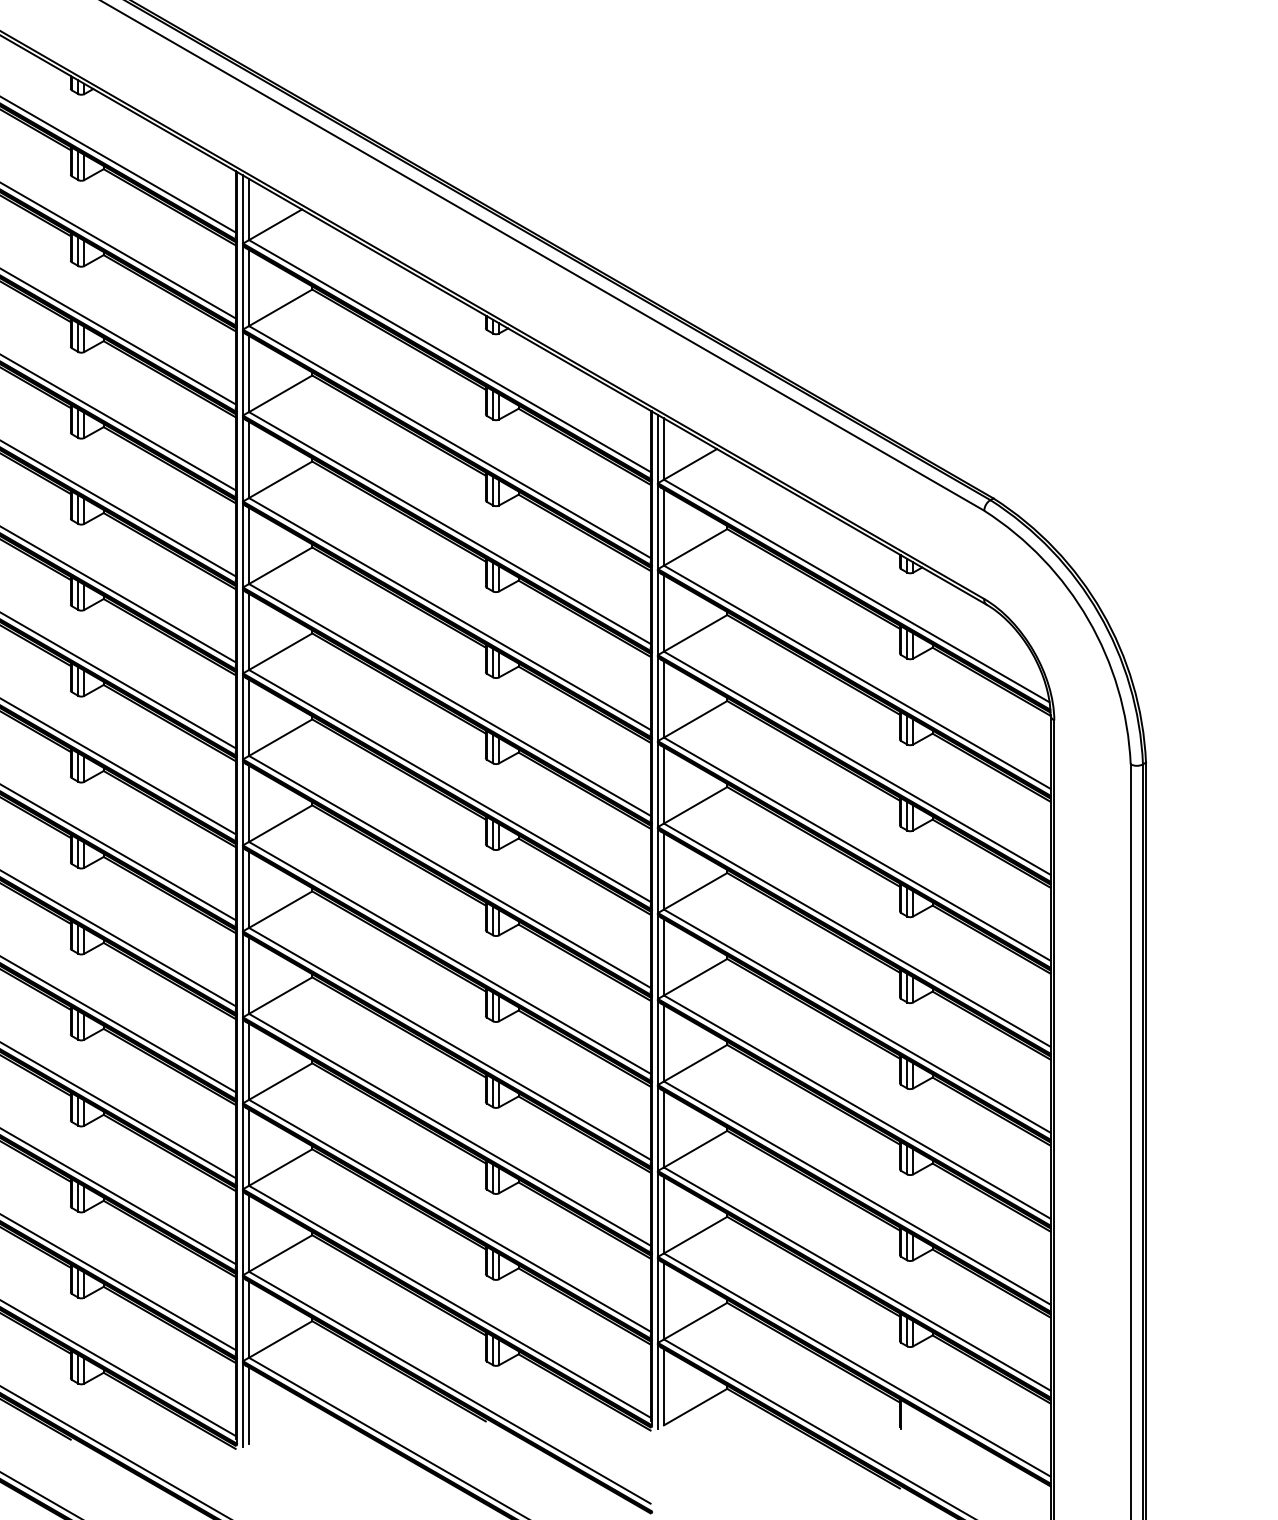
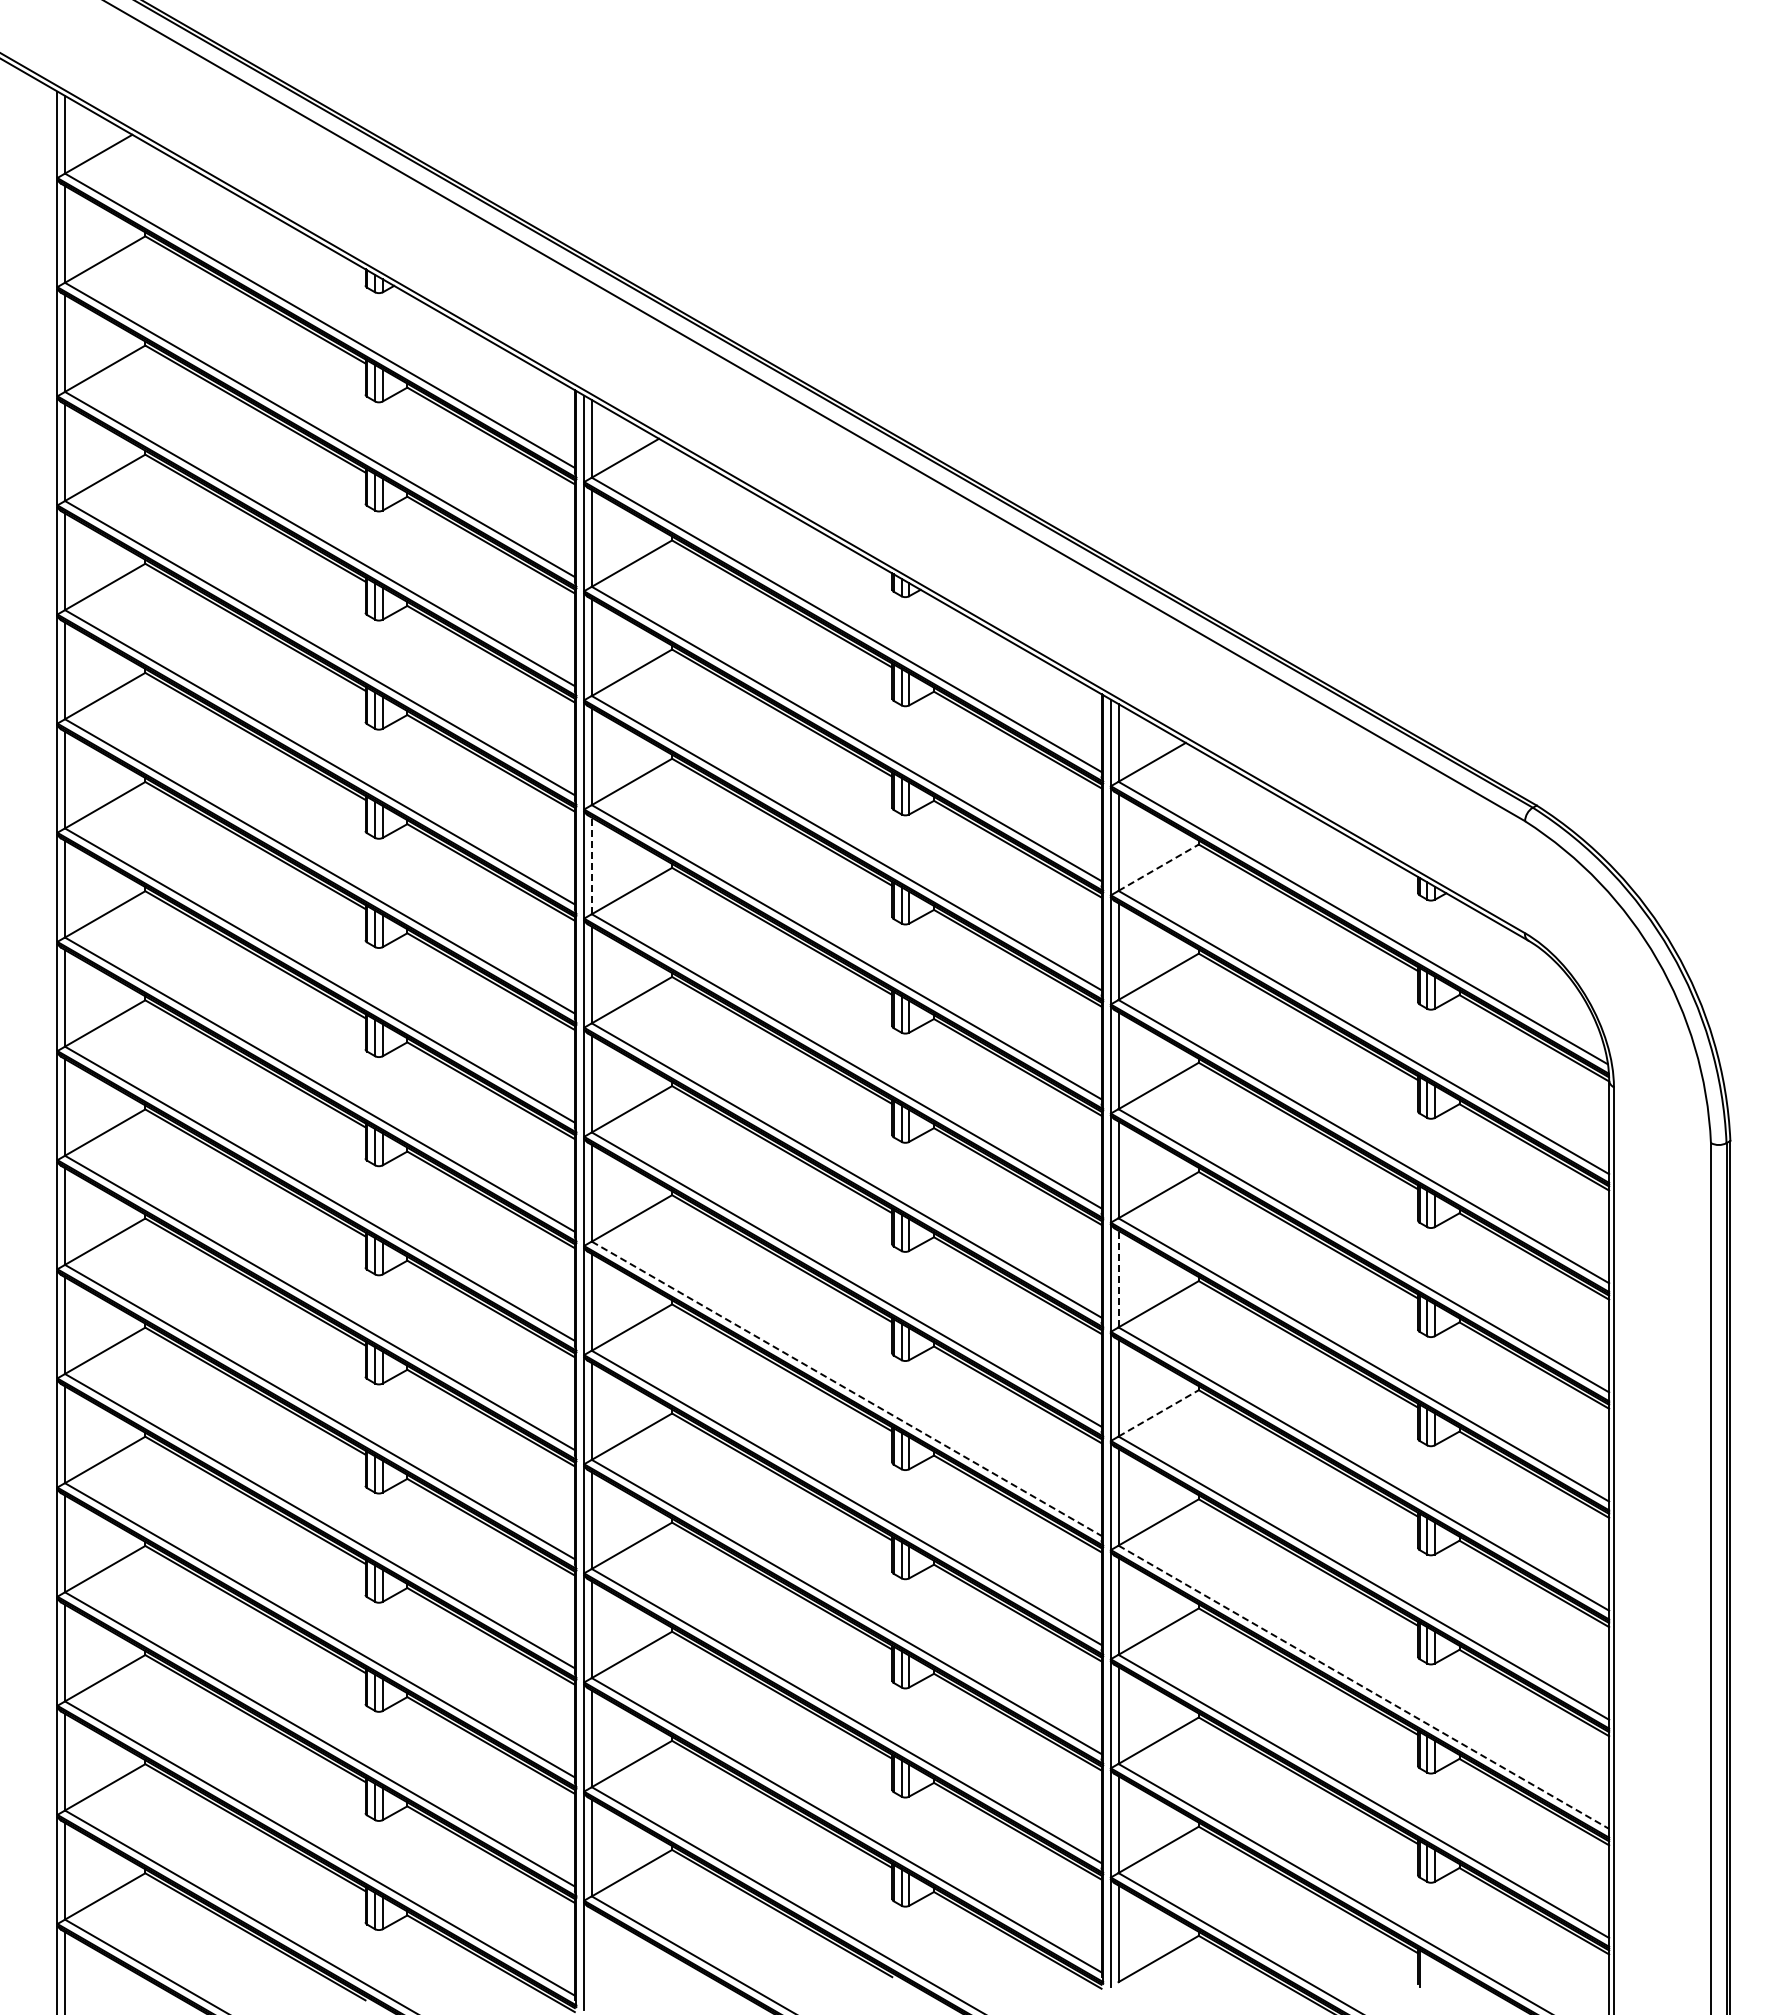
line: (248, 545) -> (591, 865), solid -> dashed
line: (696, 547) -> (1159, 867), solid -> dashed
line: (663, 871) -> (1118, 1278), solid -> dashed
line: (450, 958) -> (847, 1389), solid -> dashed
line: (696, 977) -> (1159, 1413), solid -> dashed
line: (857, 1193) -> (1364, 1687), solid -> dashed
line: (248, 1405) -> (591, 1956), removed

